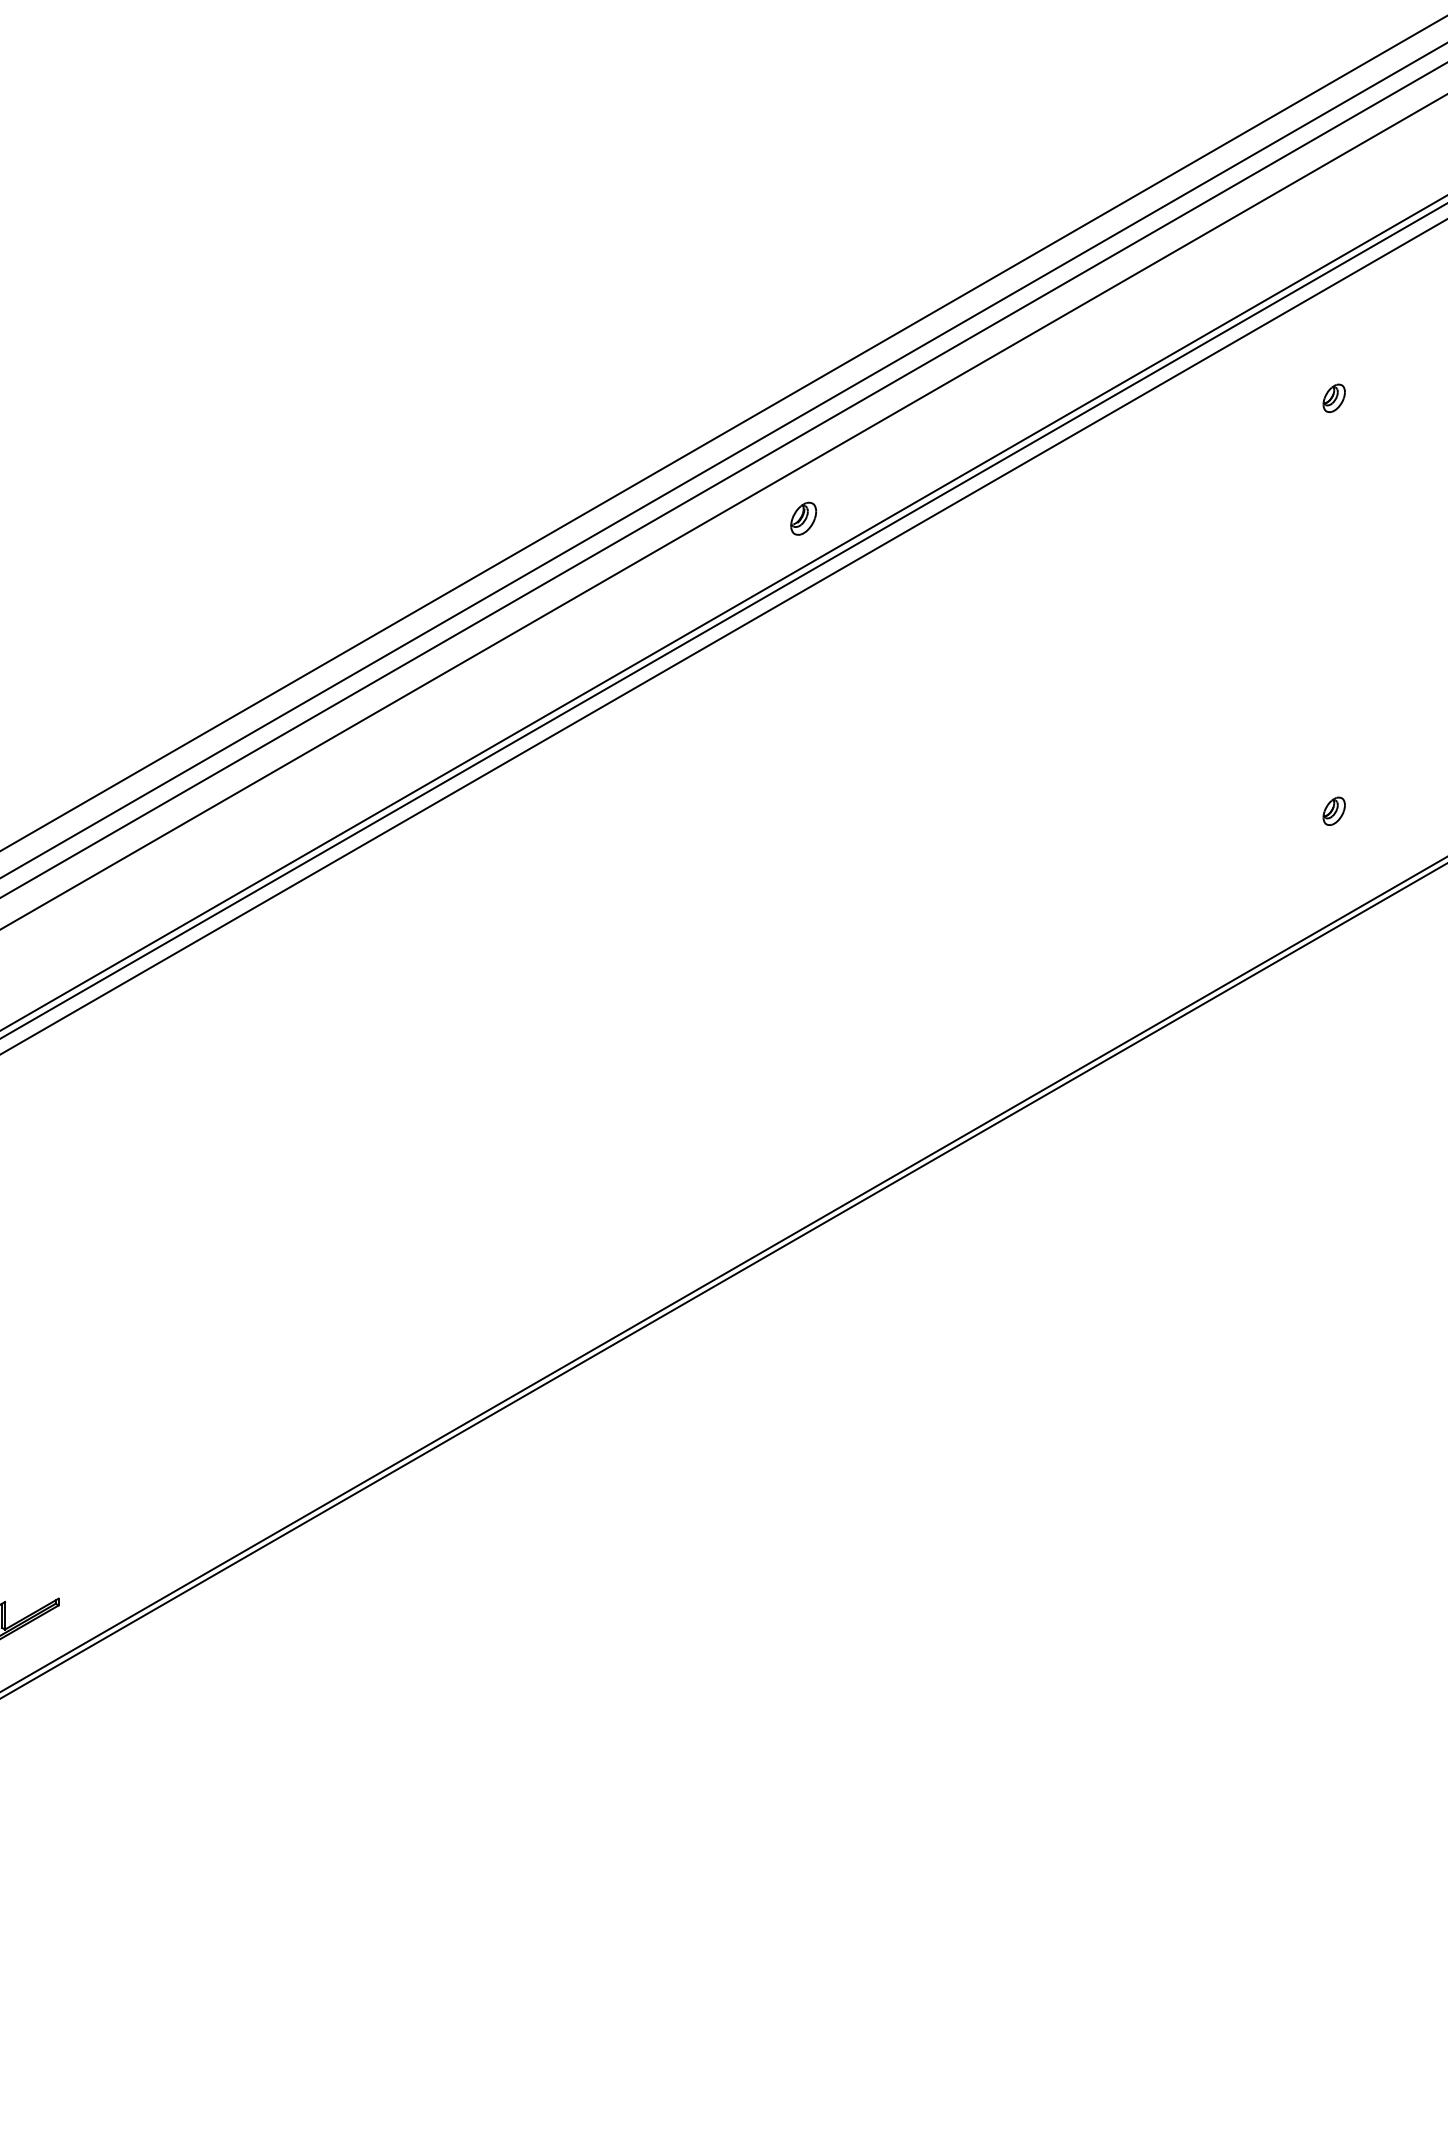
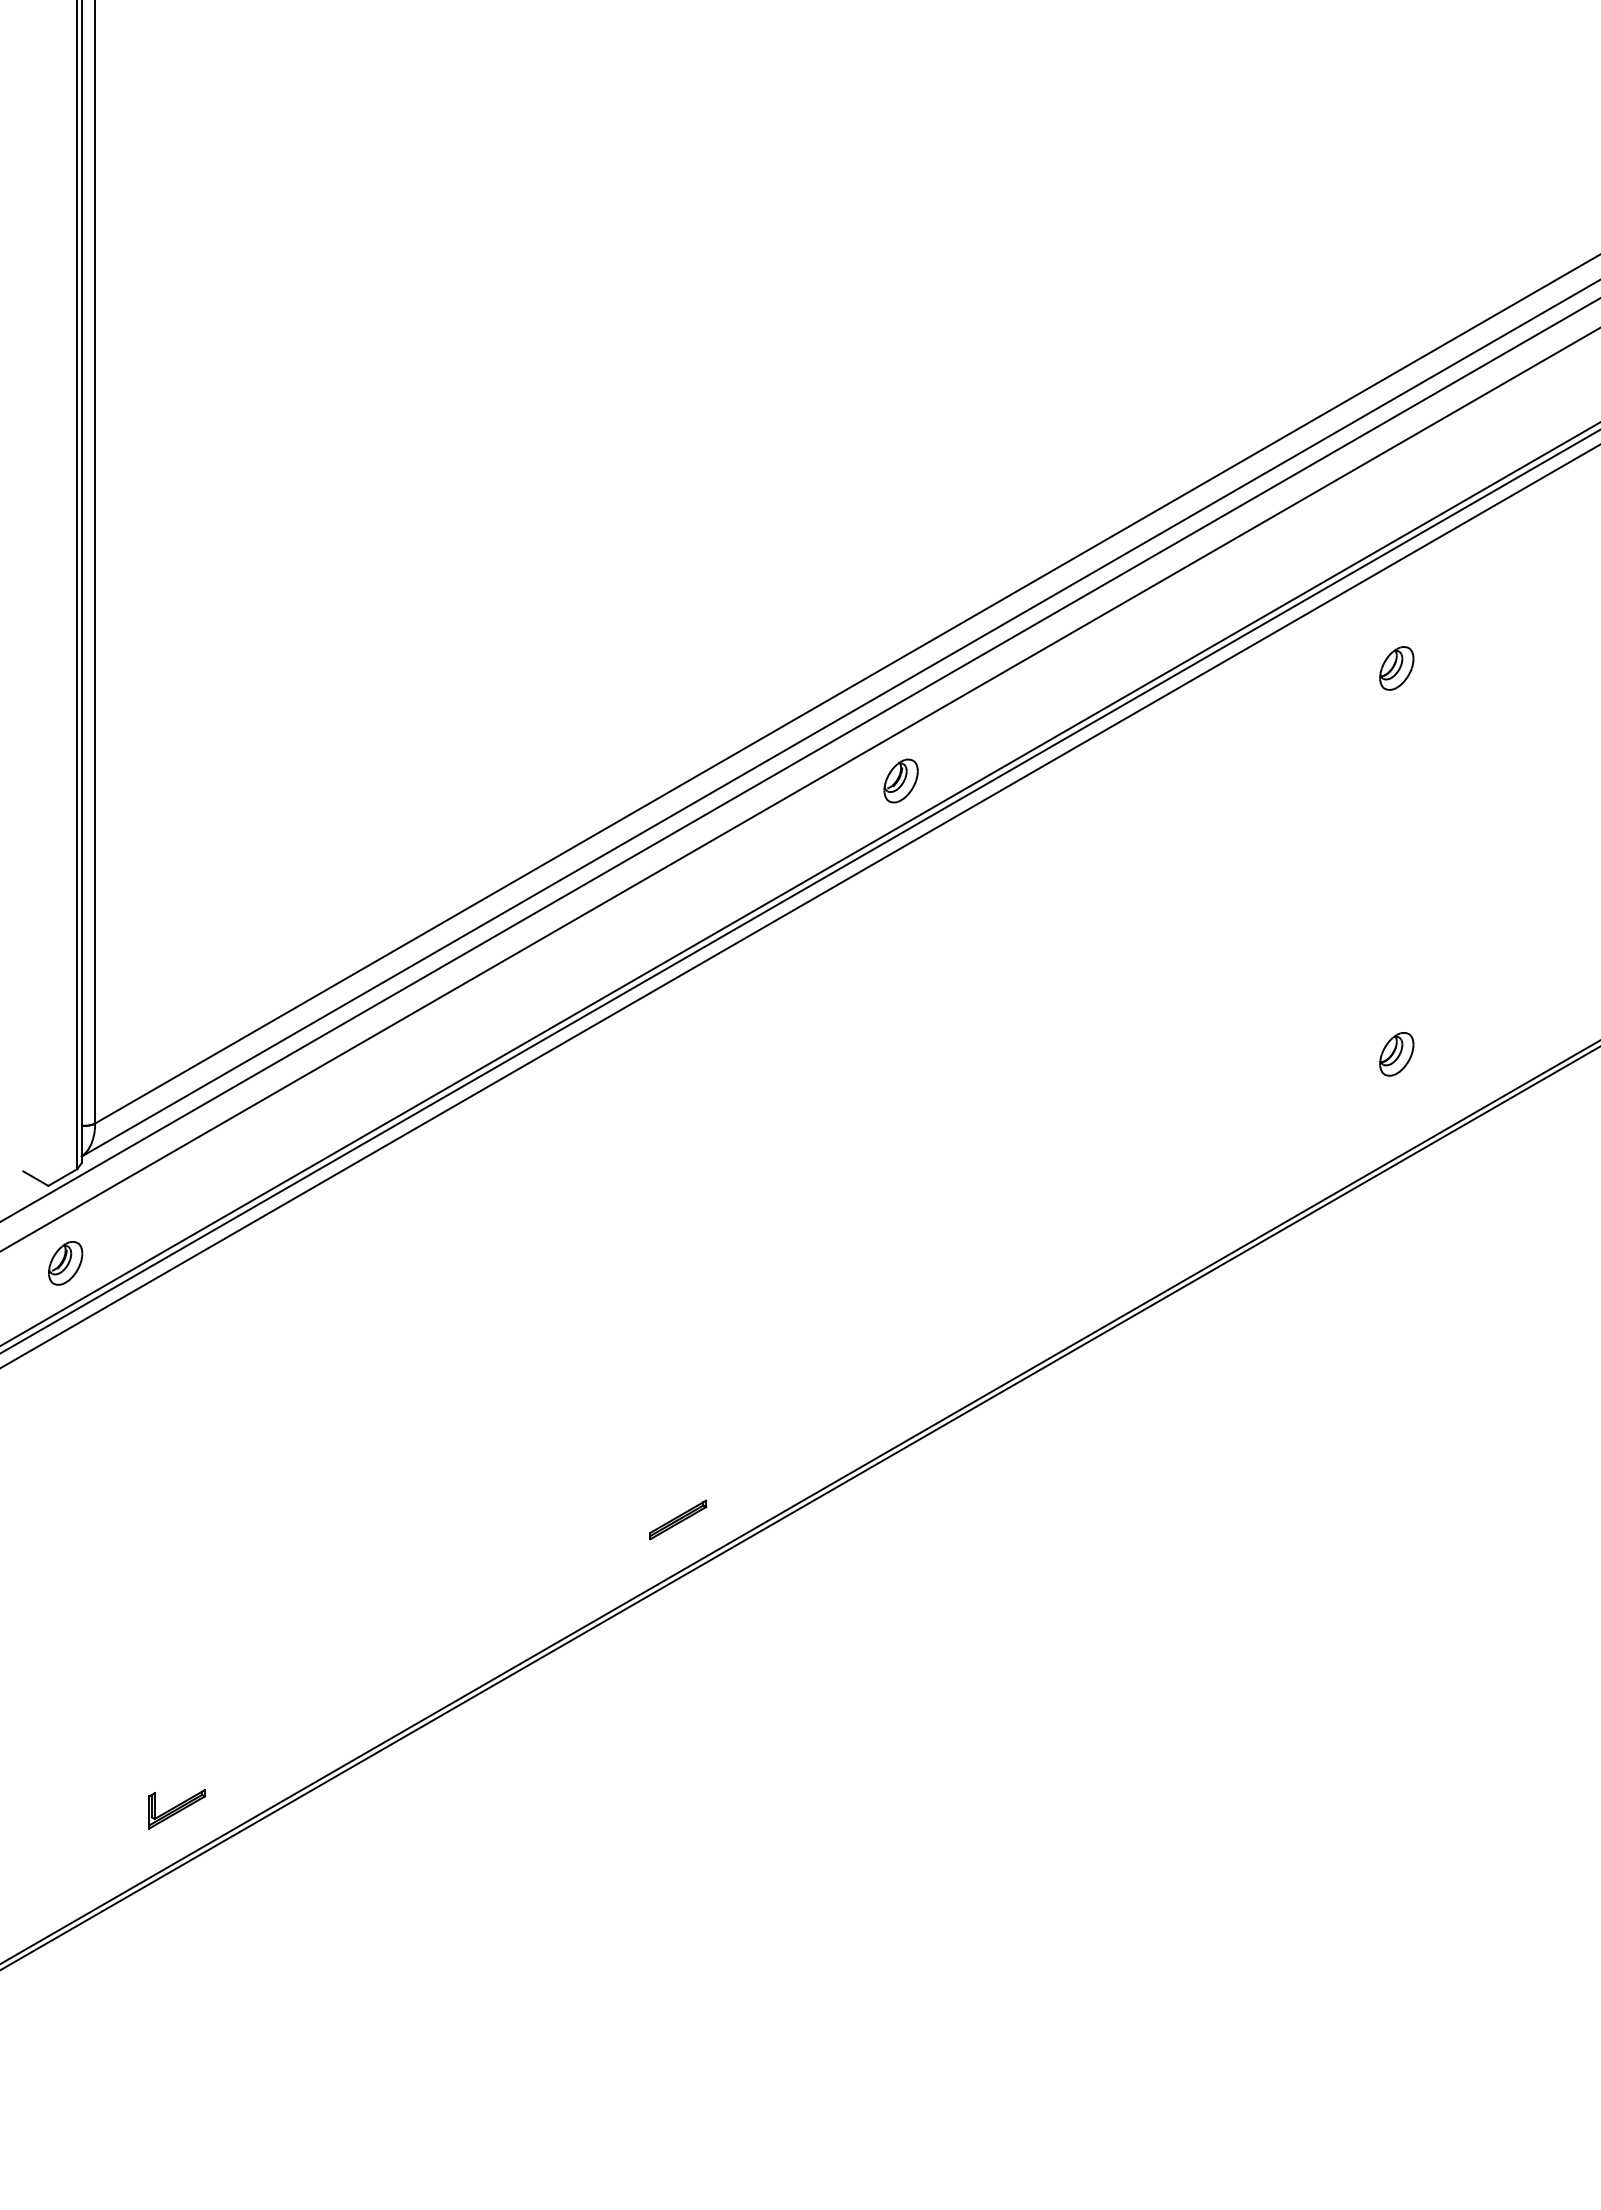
part: (1333, 398) -> (1396, 668), size x1.67
part: (803, 518) -> (900, 780), size x1.43
part: (1333, 811) -> (1396, 1054), size x1.67
part: (565, 1309) -> (678, 1519), added

